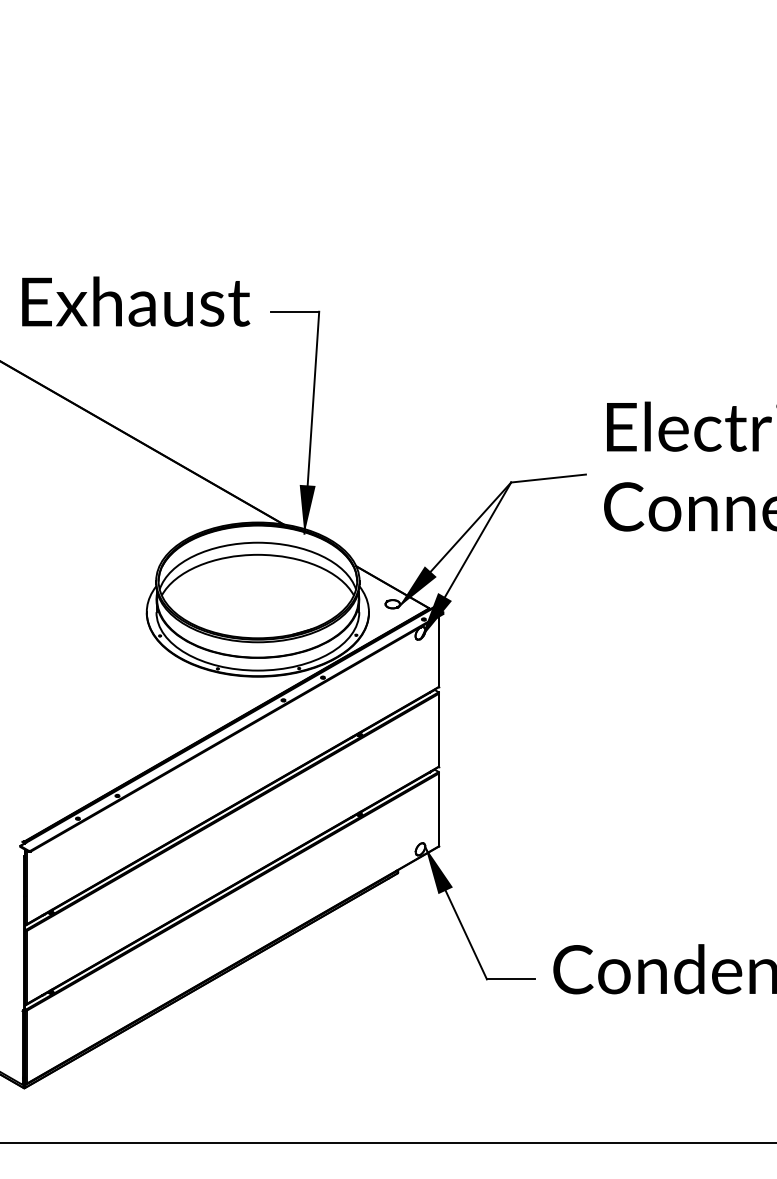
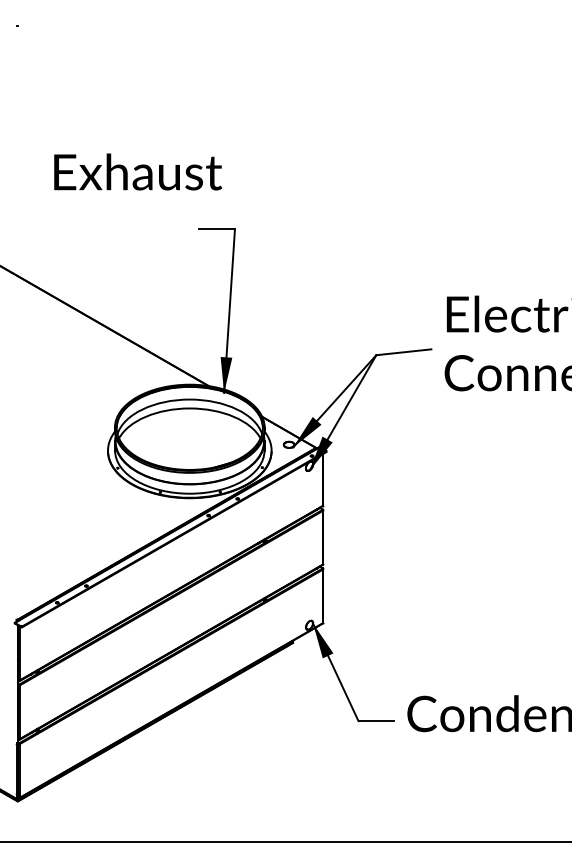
text: (136, 300) -> (138, 171), moved

